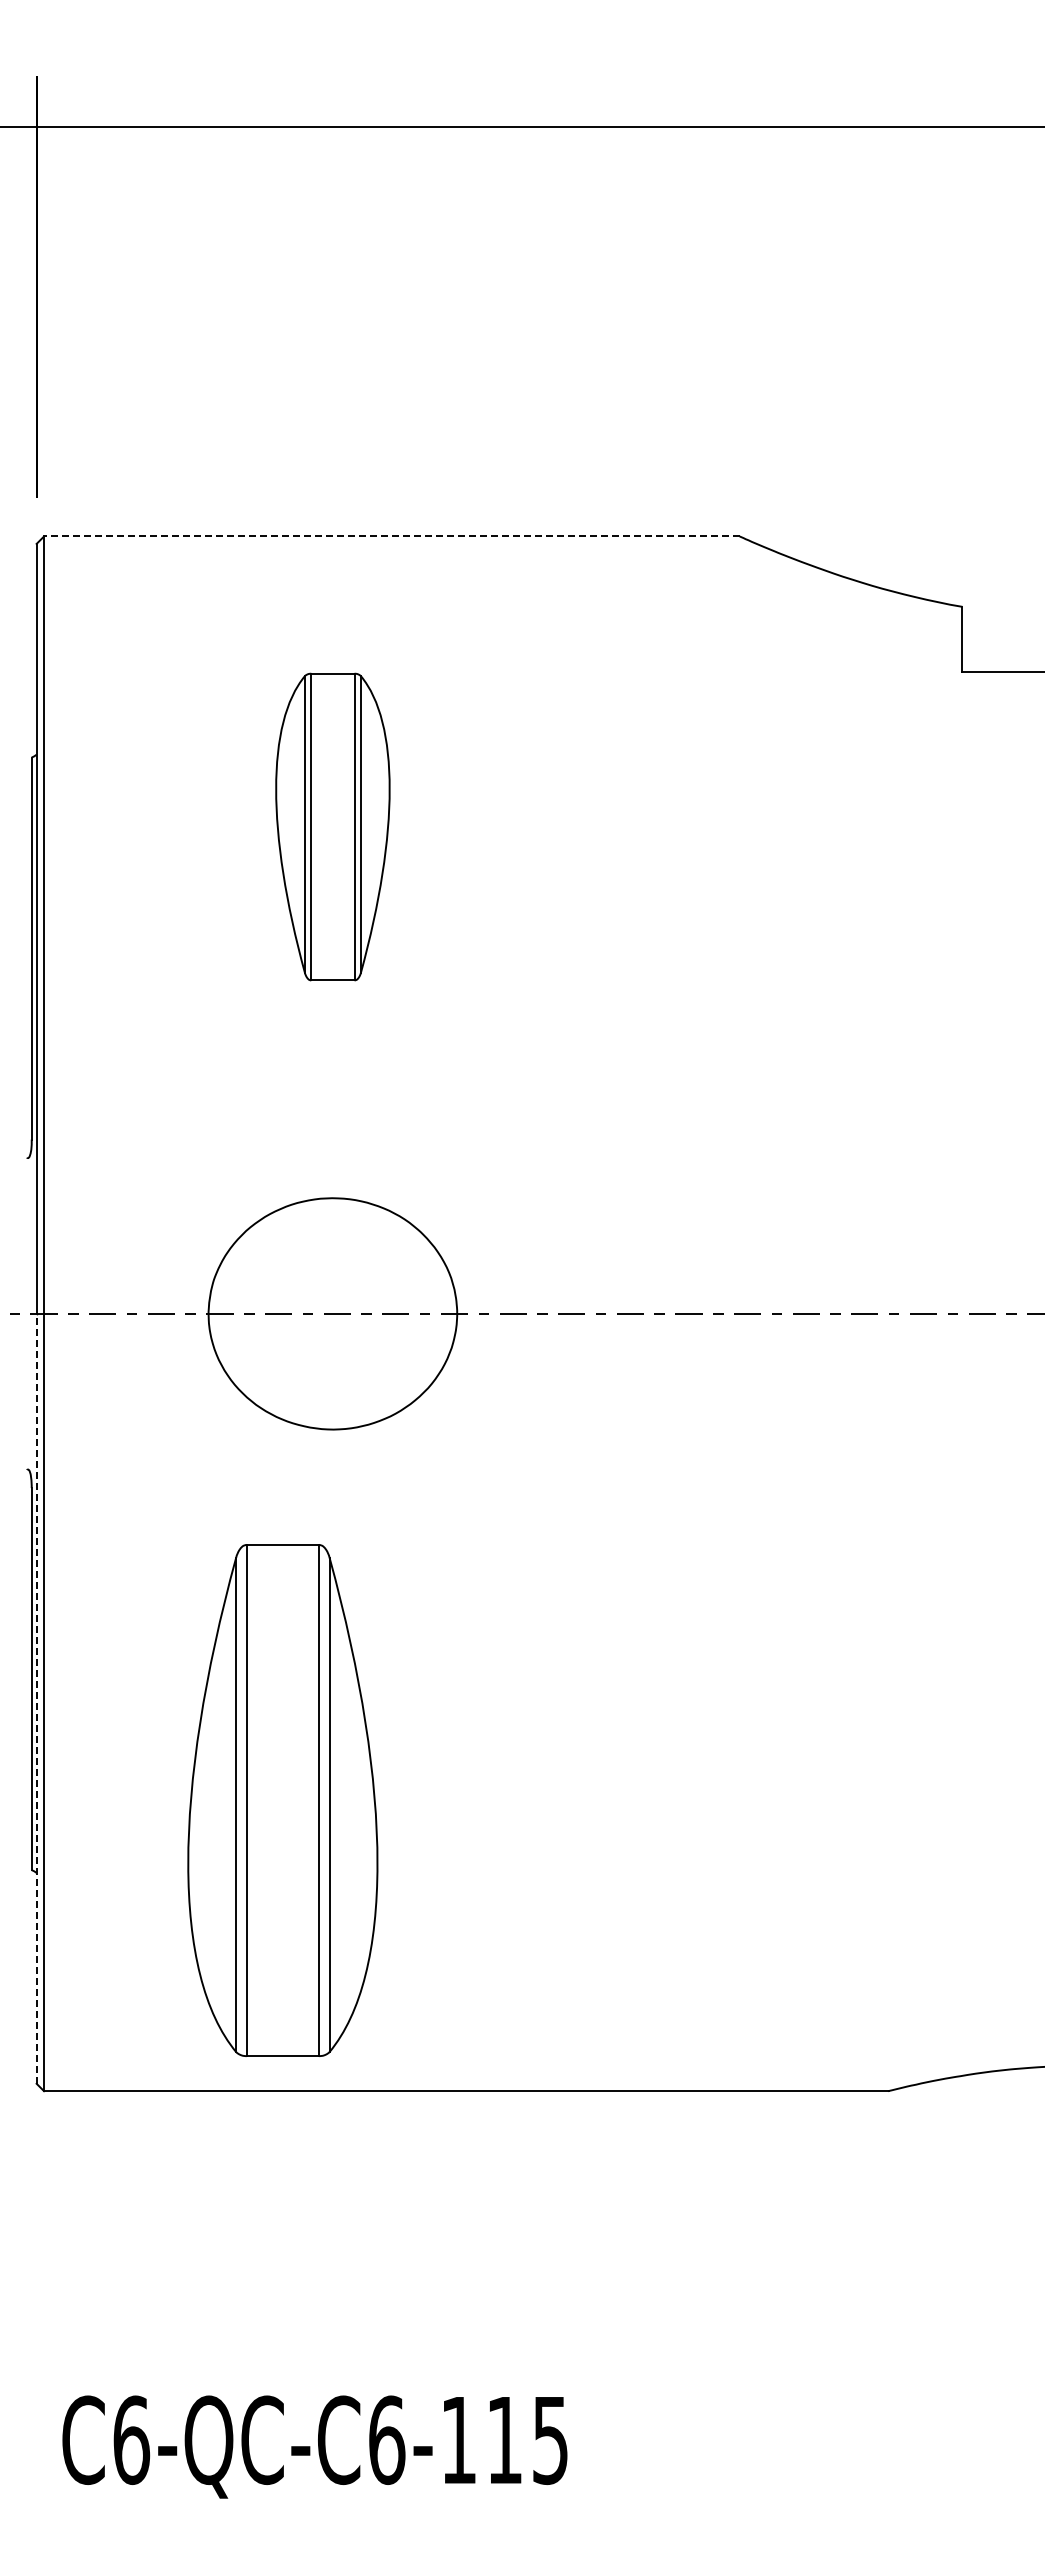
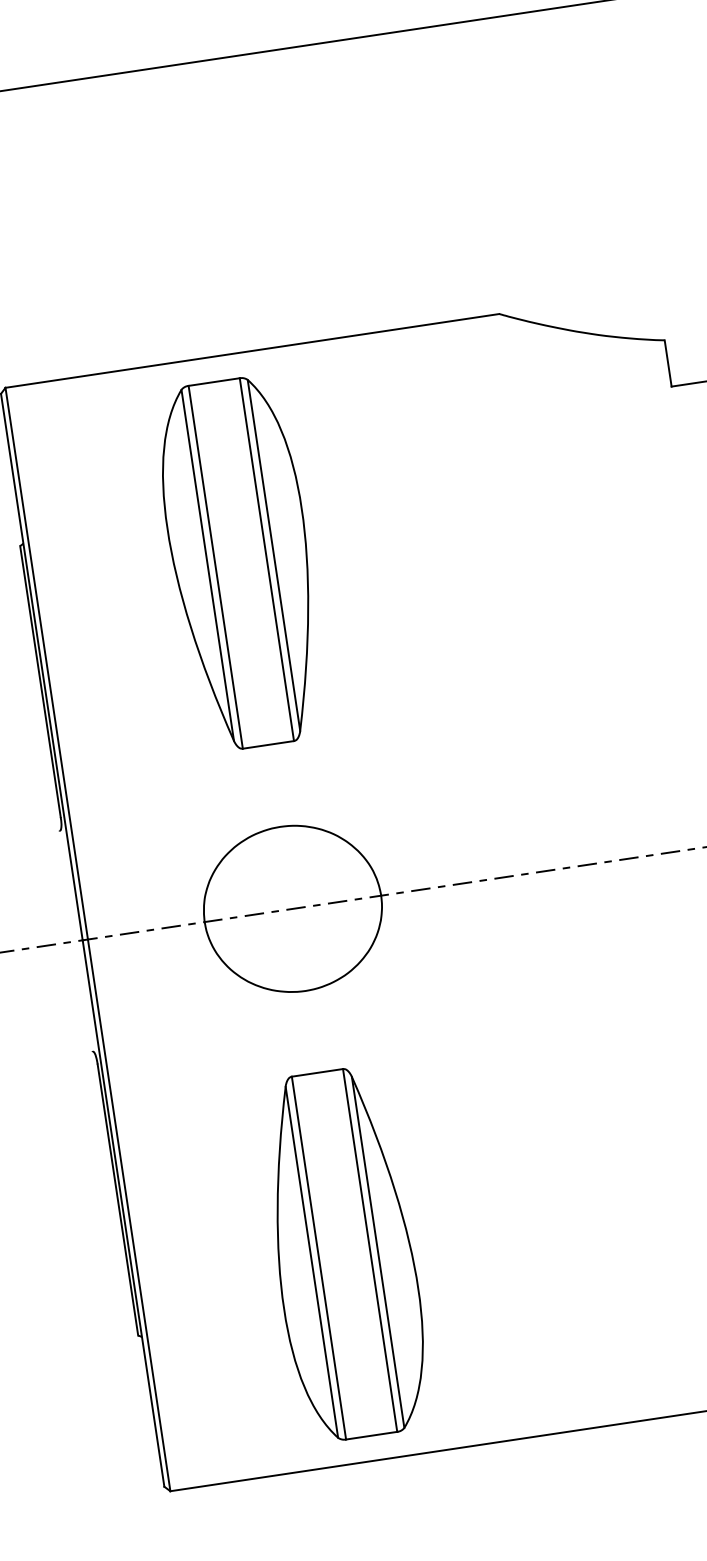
line: (391, 536) -> (252, 350), dashed -> solid
part: (332, 826) -> (240, 563), size x1.67
line: (36, 1698) -> (123, 1213), dashed -> solid
part: (282, 1800) -> (344, 1254), moved

